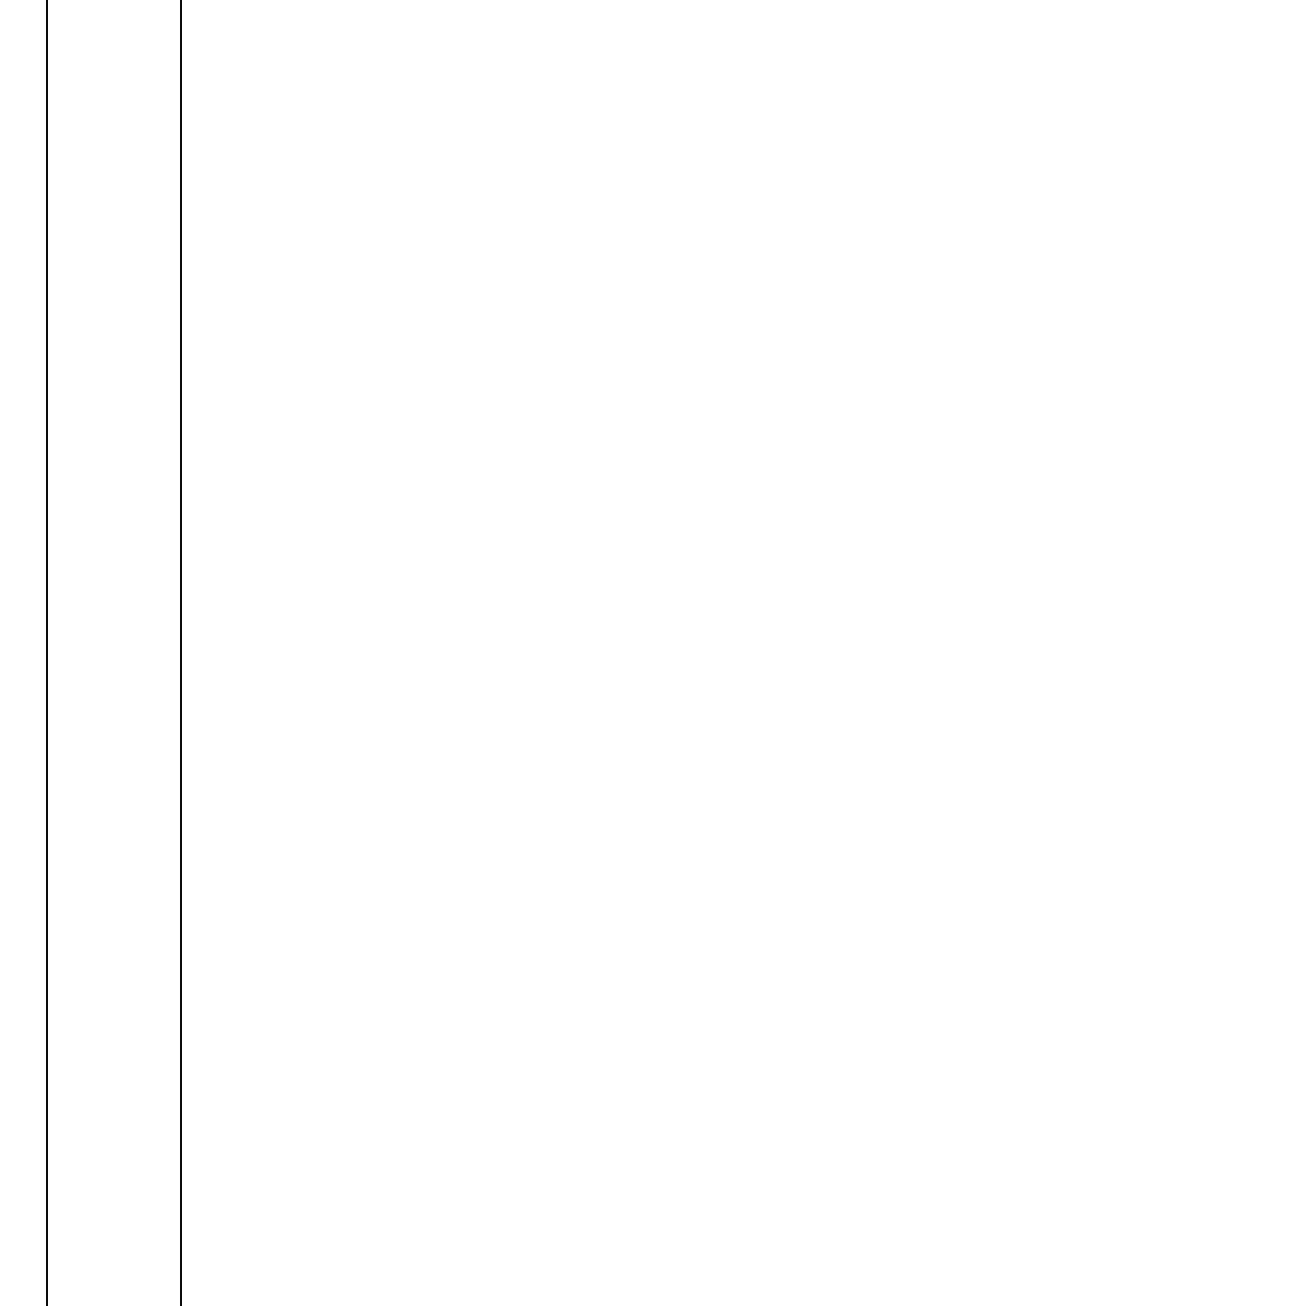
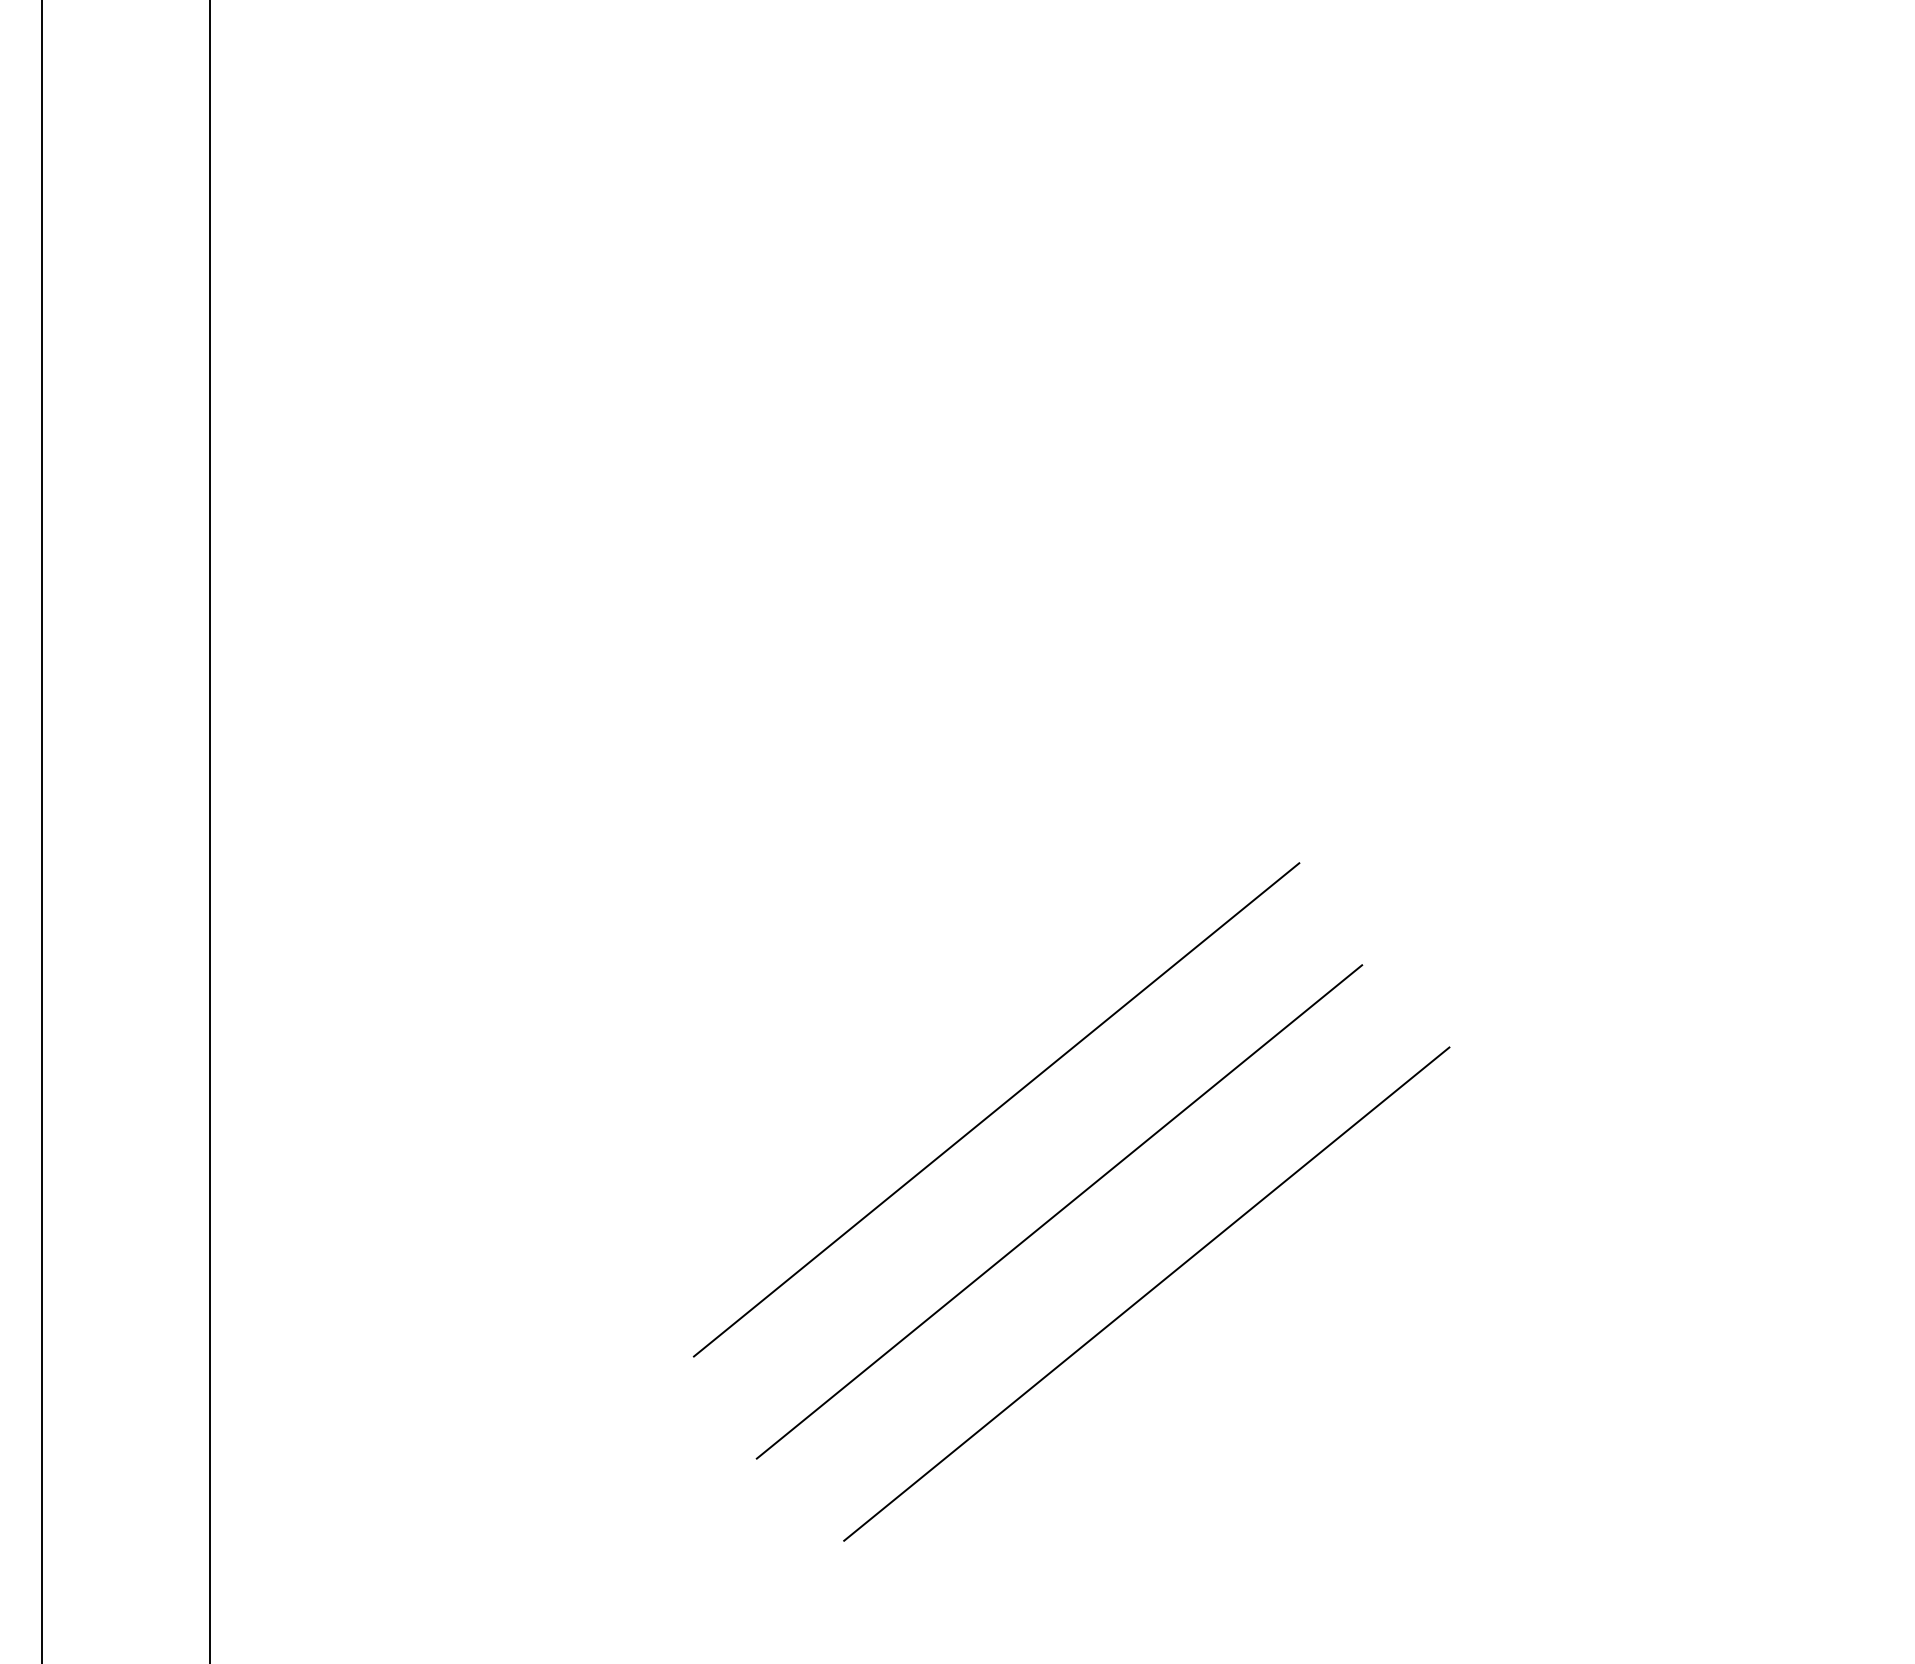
line: (804, 936) -> (996, 1109), added
line: (854, 1017) -> (1059, 1211), added
line: (923, 1082) -> (1146, 1293), added

